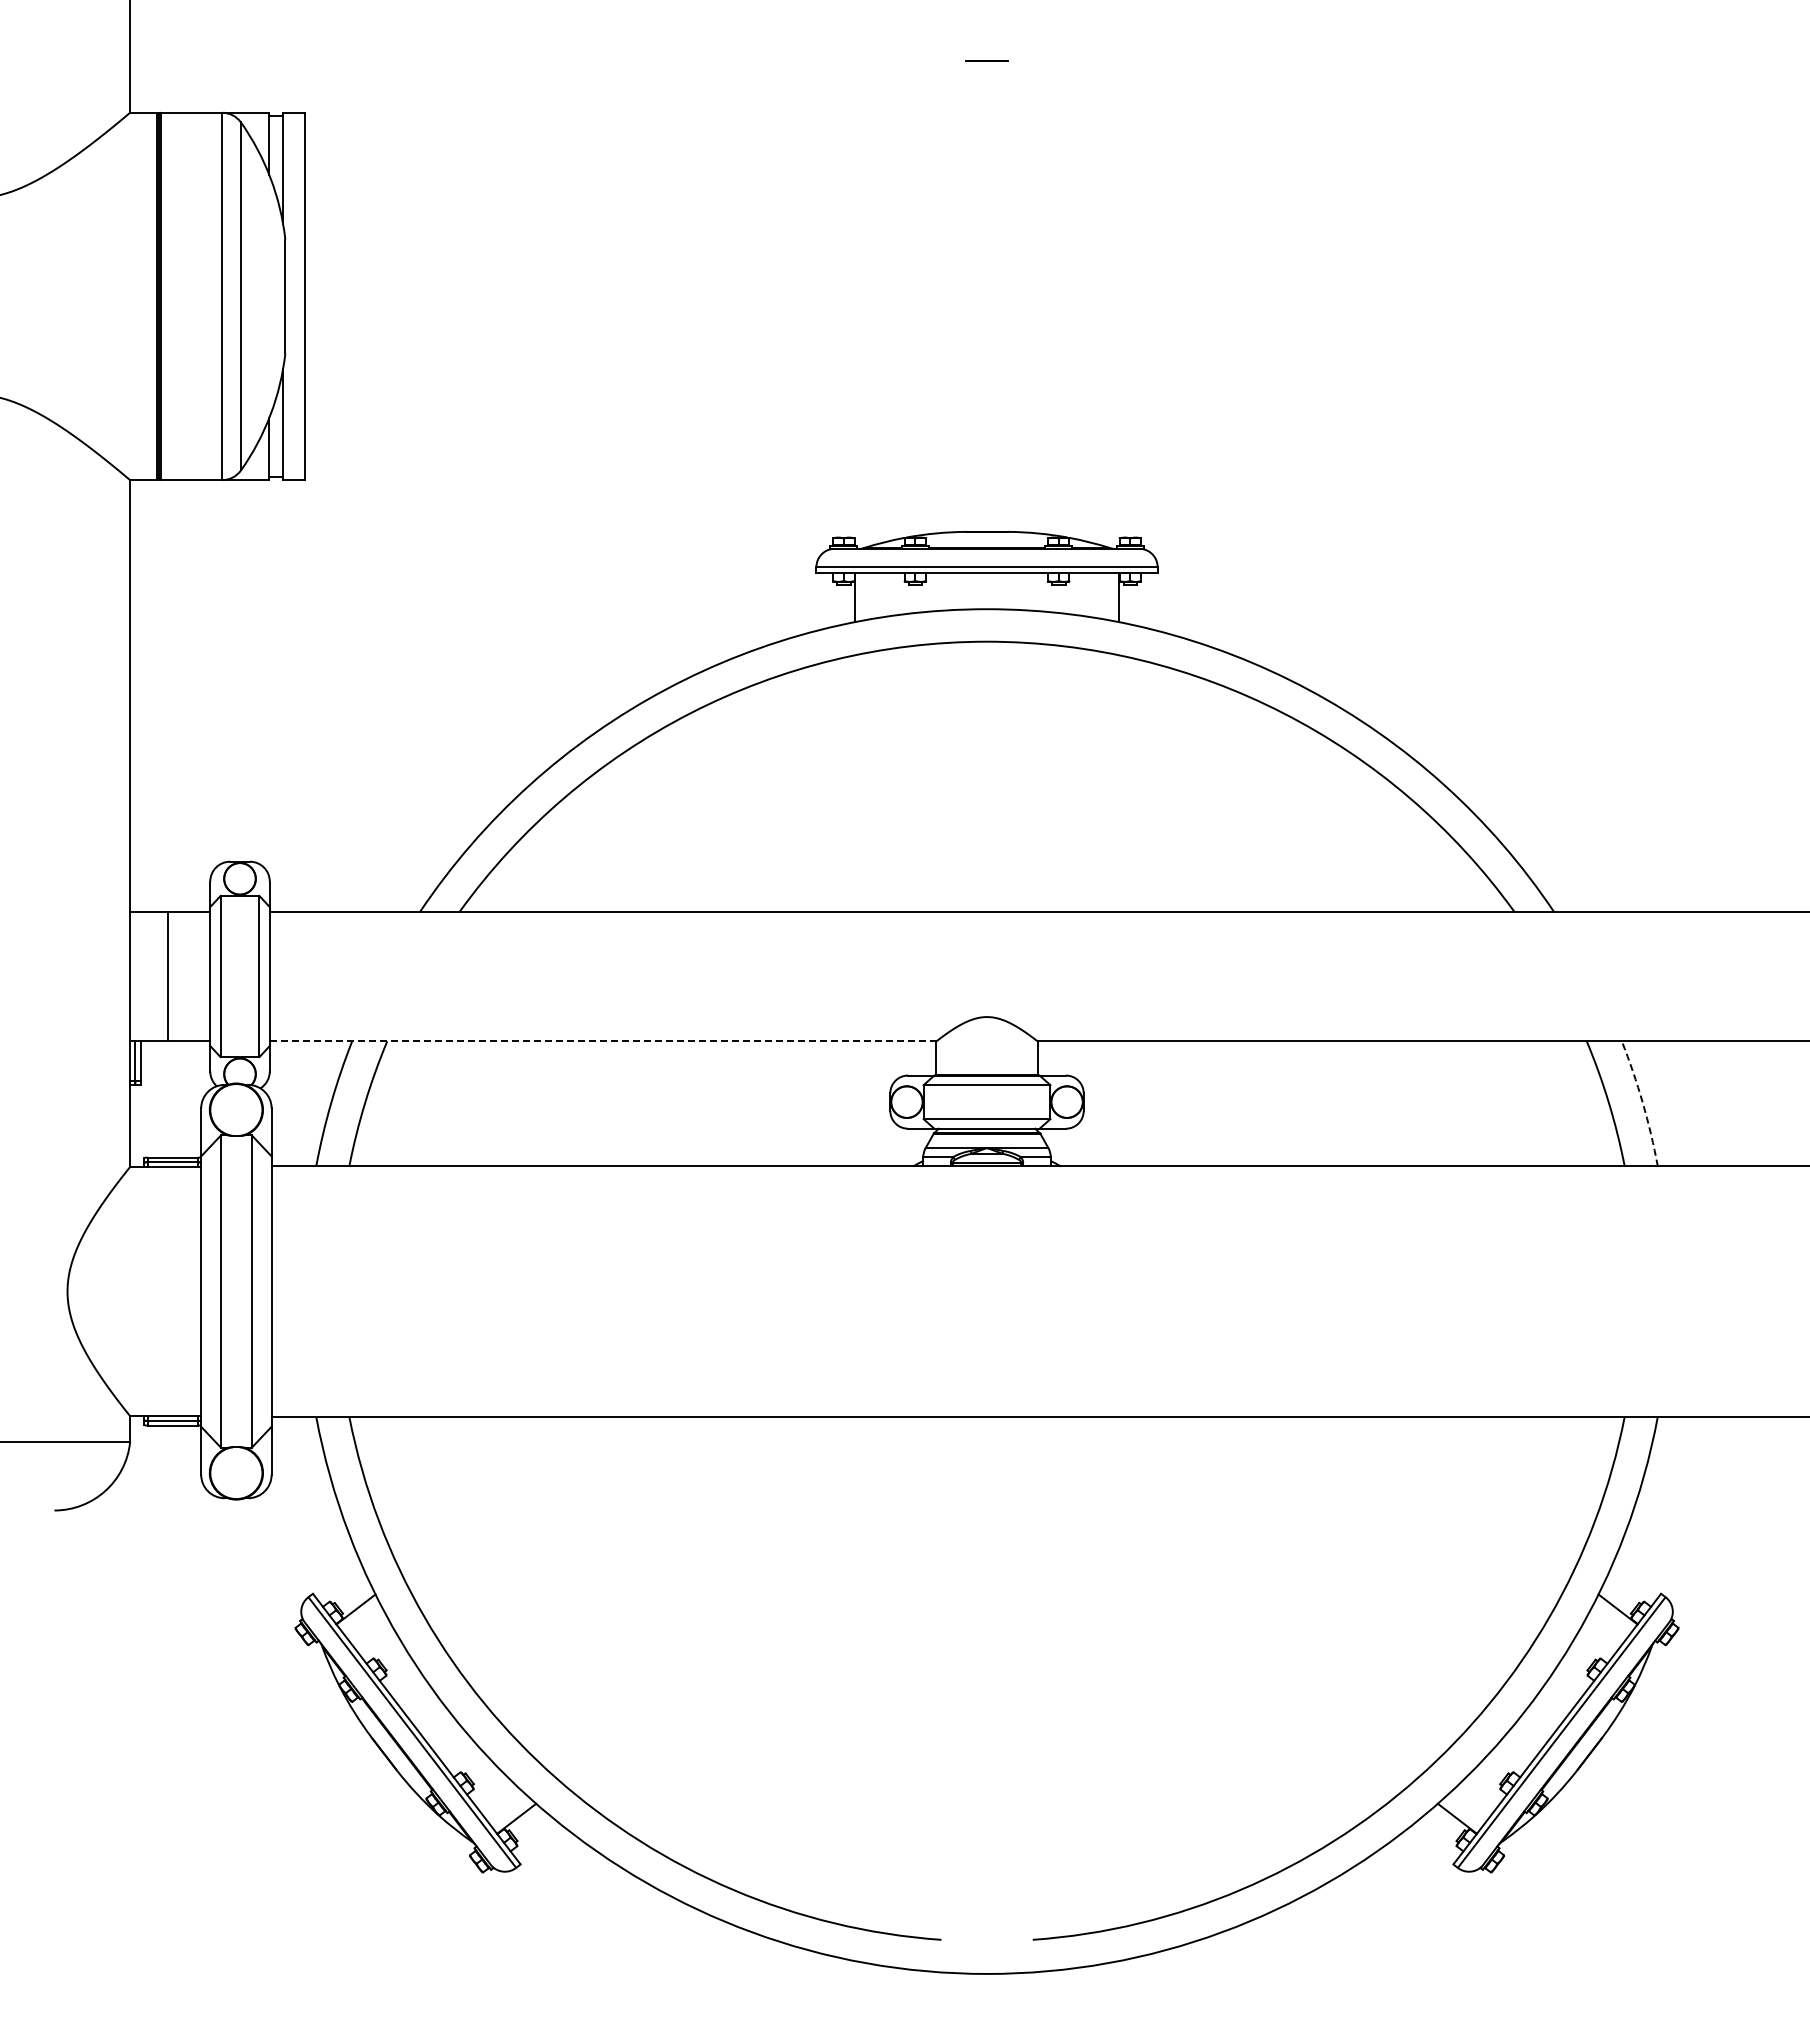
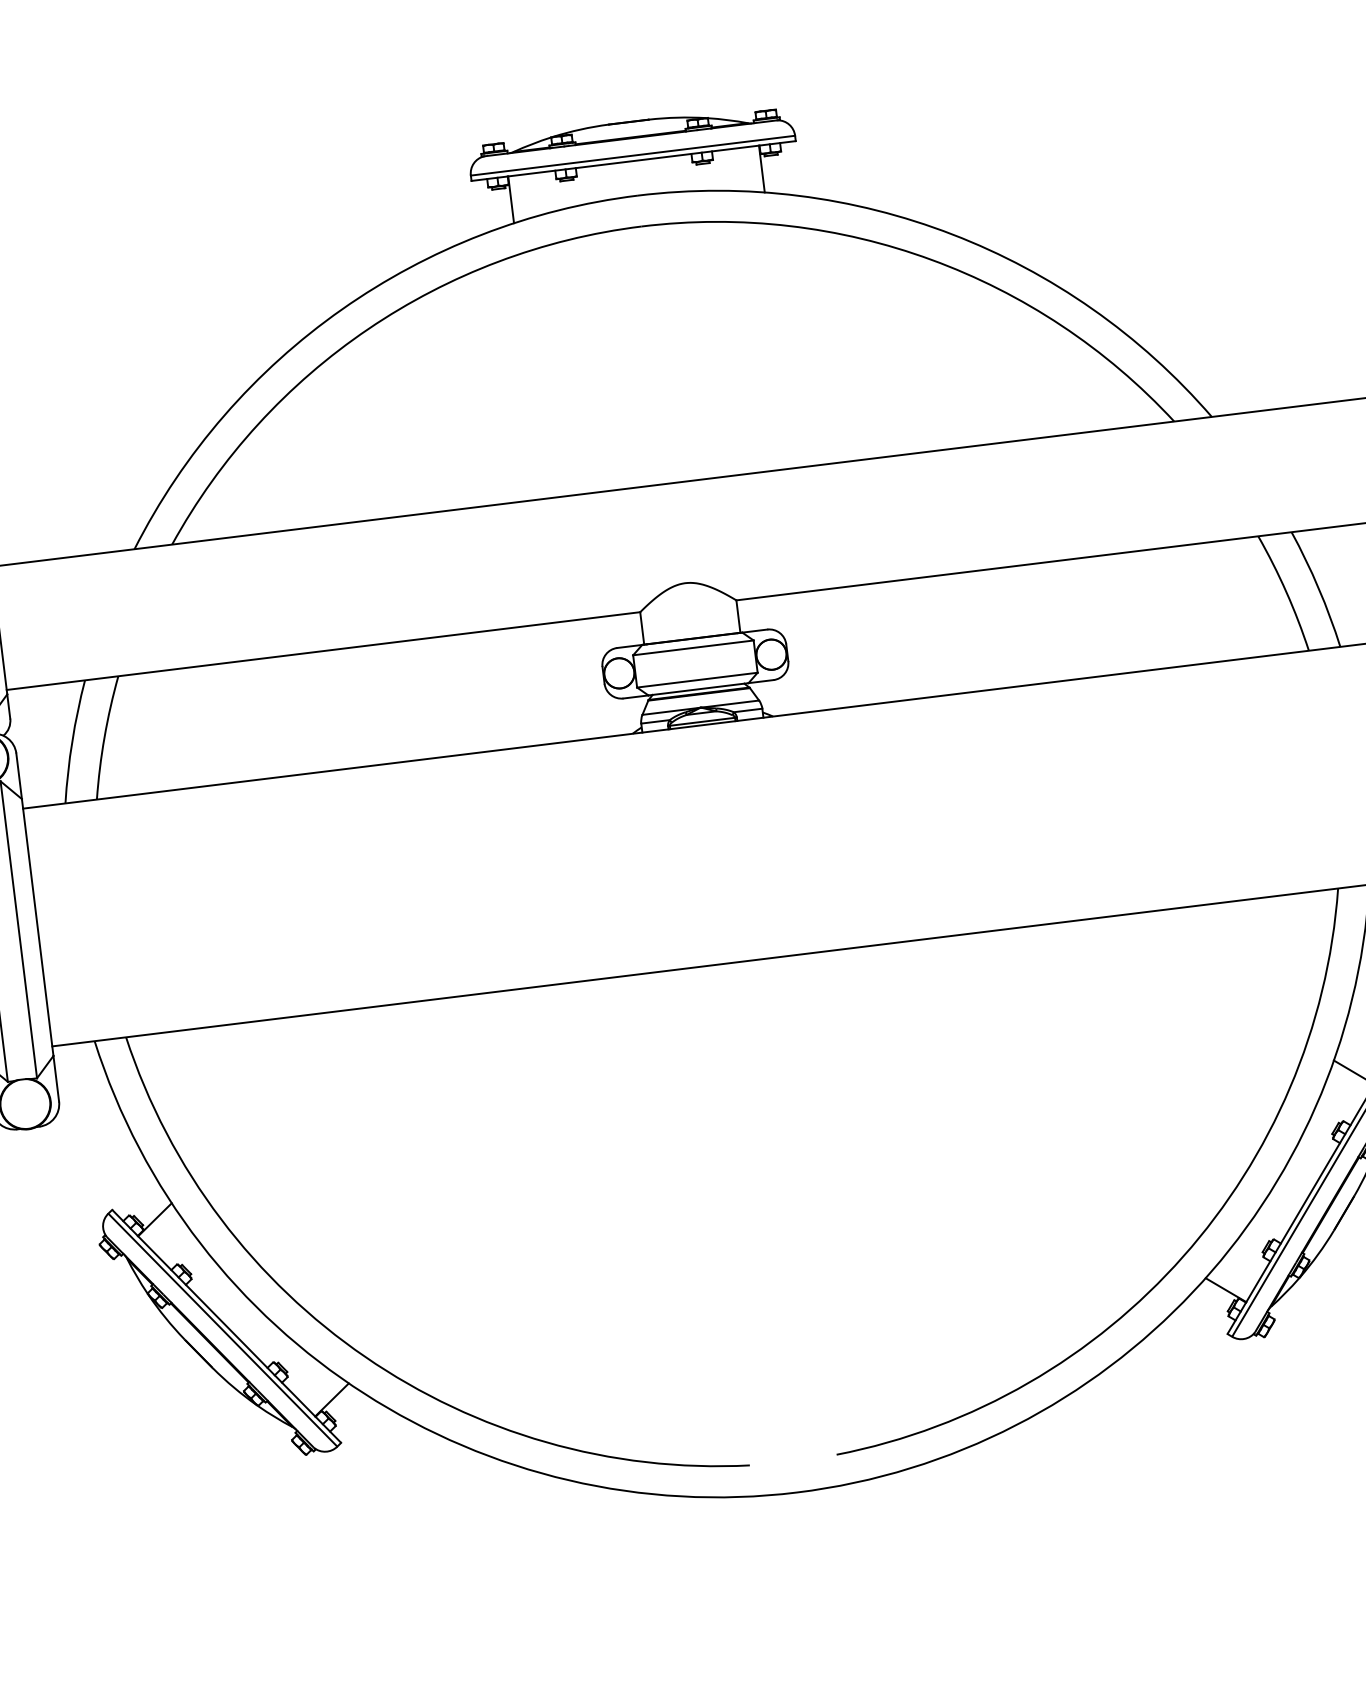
line: (603, 1041) -> (323, 651), dashed -> solid
arc: (1642, 1103) -> (1318, 588), dashed -> solid

